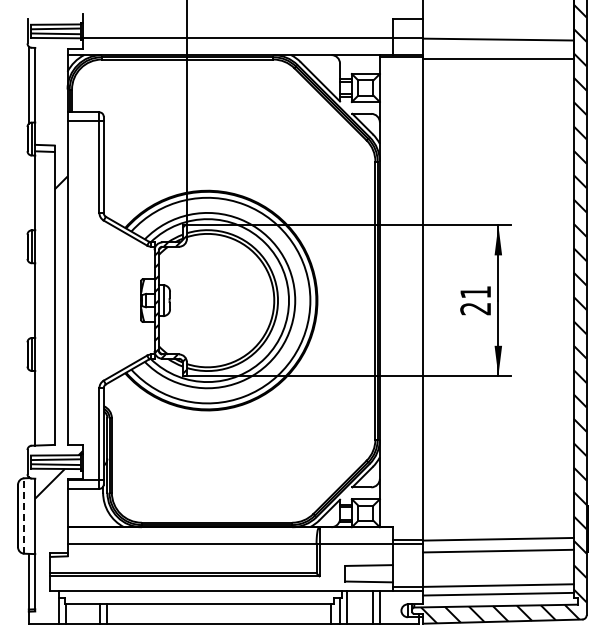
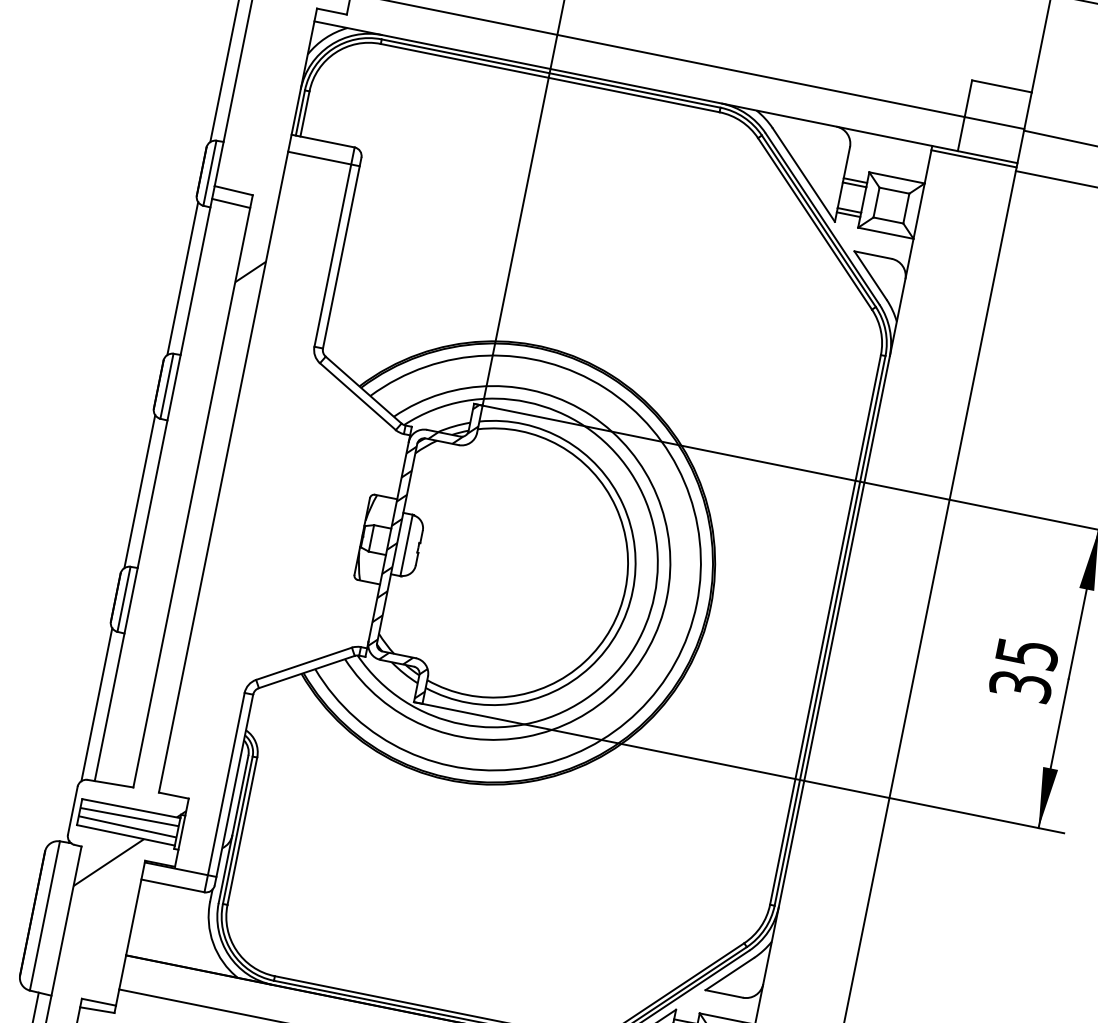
line: (28, 192) -> (182, 277), added
line: (28, 300) -> (139, 491), added
text: (475, 300) -> (1023, 669), 21 -> 35
line: (28, 407) -> (96, 702), added
line: (24, 516) -> (45, 917), dashed -> solid

